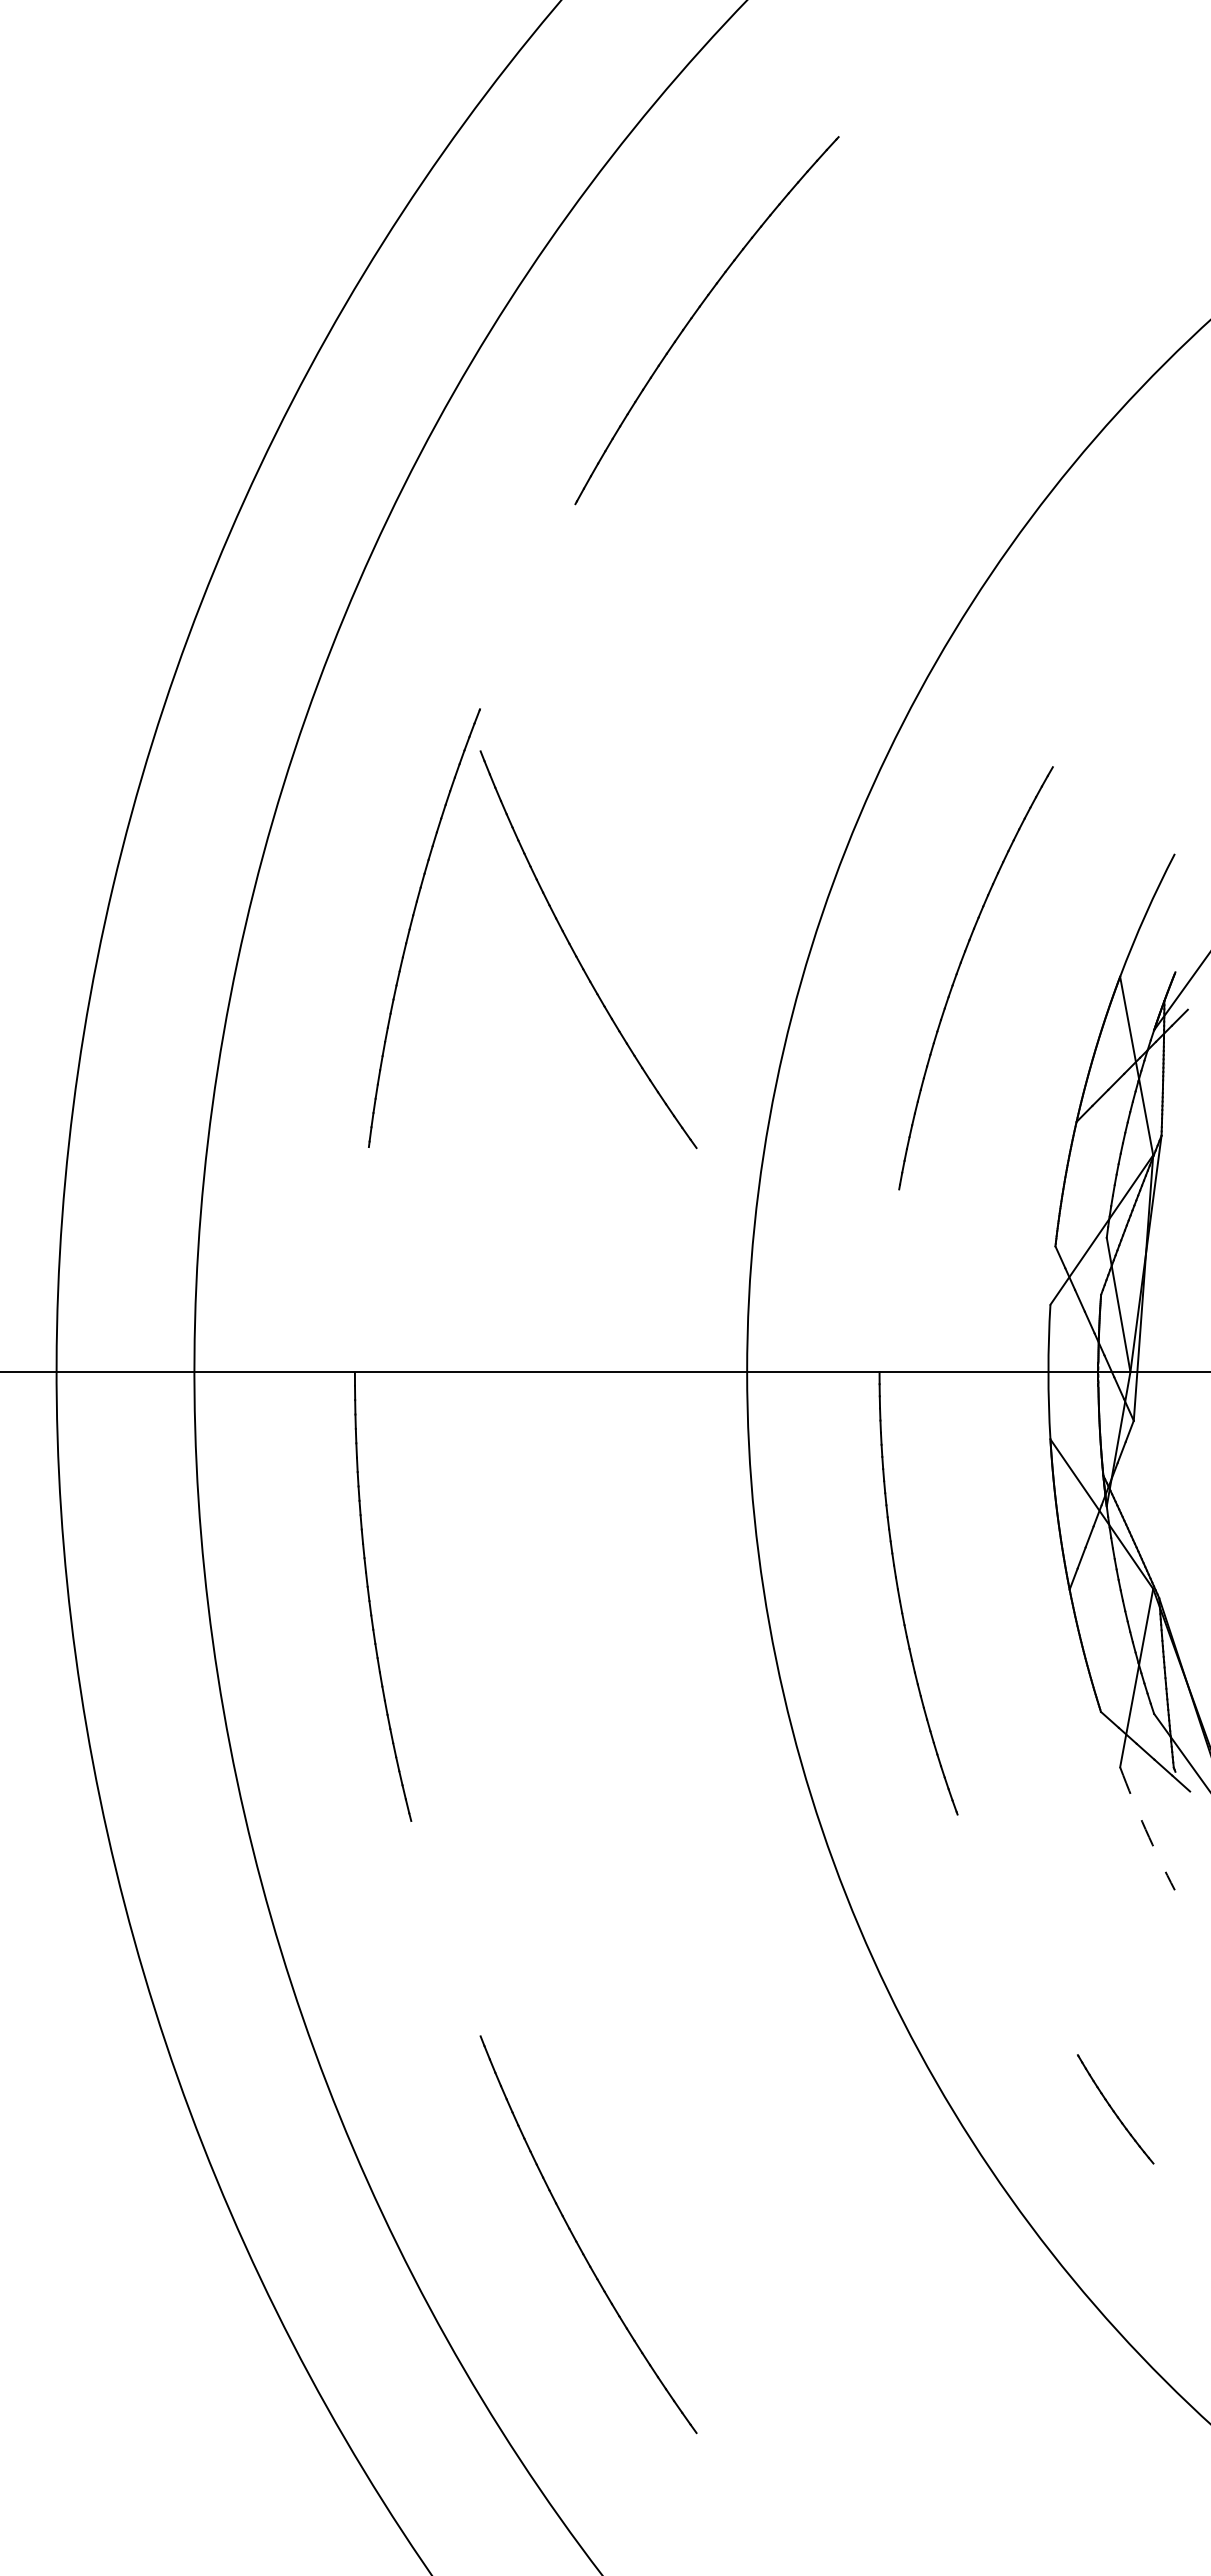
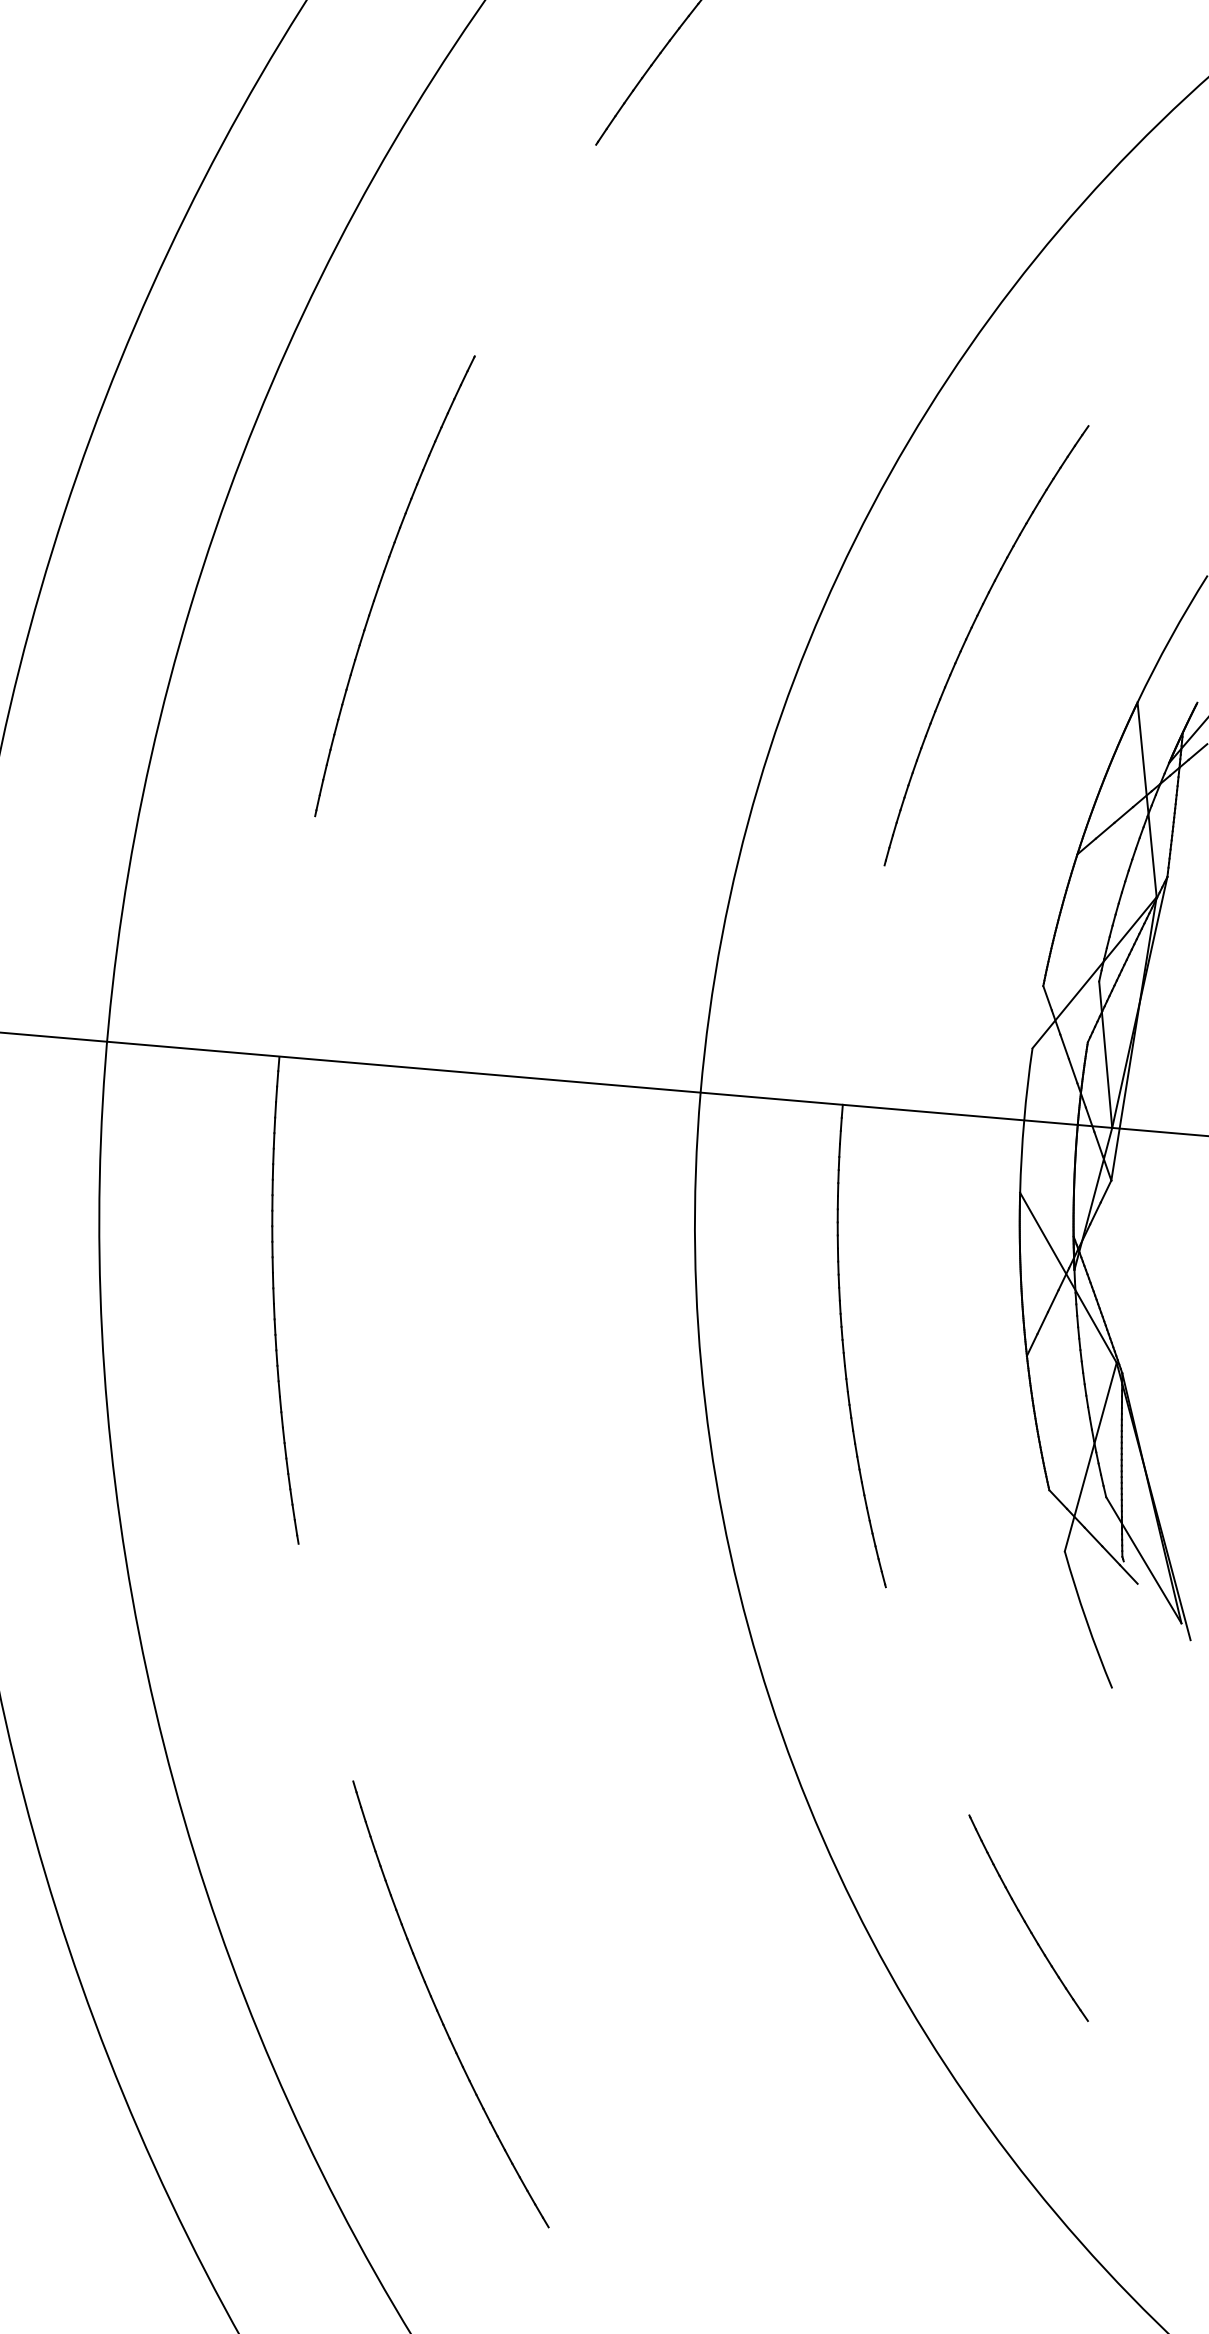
part: (576, 954) -> (555, 628), removed
part: (958, 972) -> (968, 637), moved
arc: (1145, 1829) -> (1086, 1620), dashed -> solid
part: (1115, 2109) -> (1028, 1918), size x1.67

